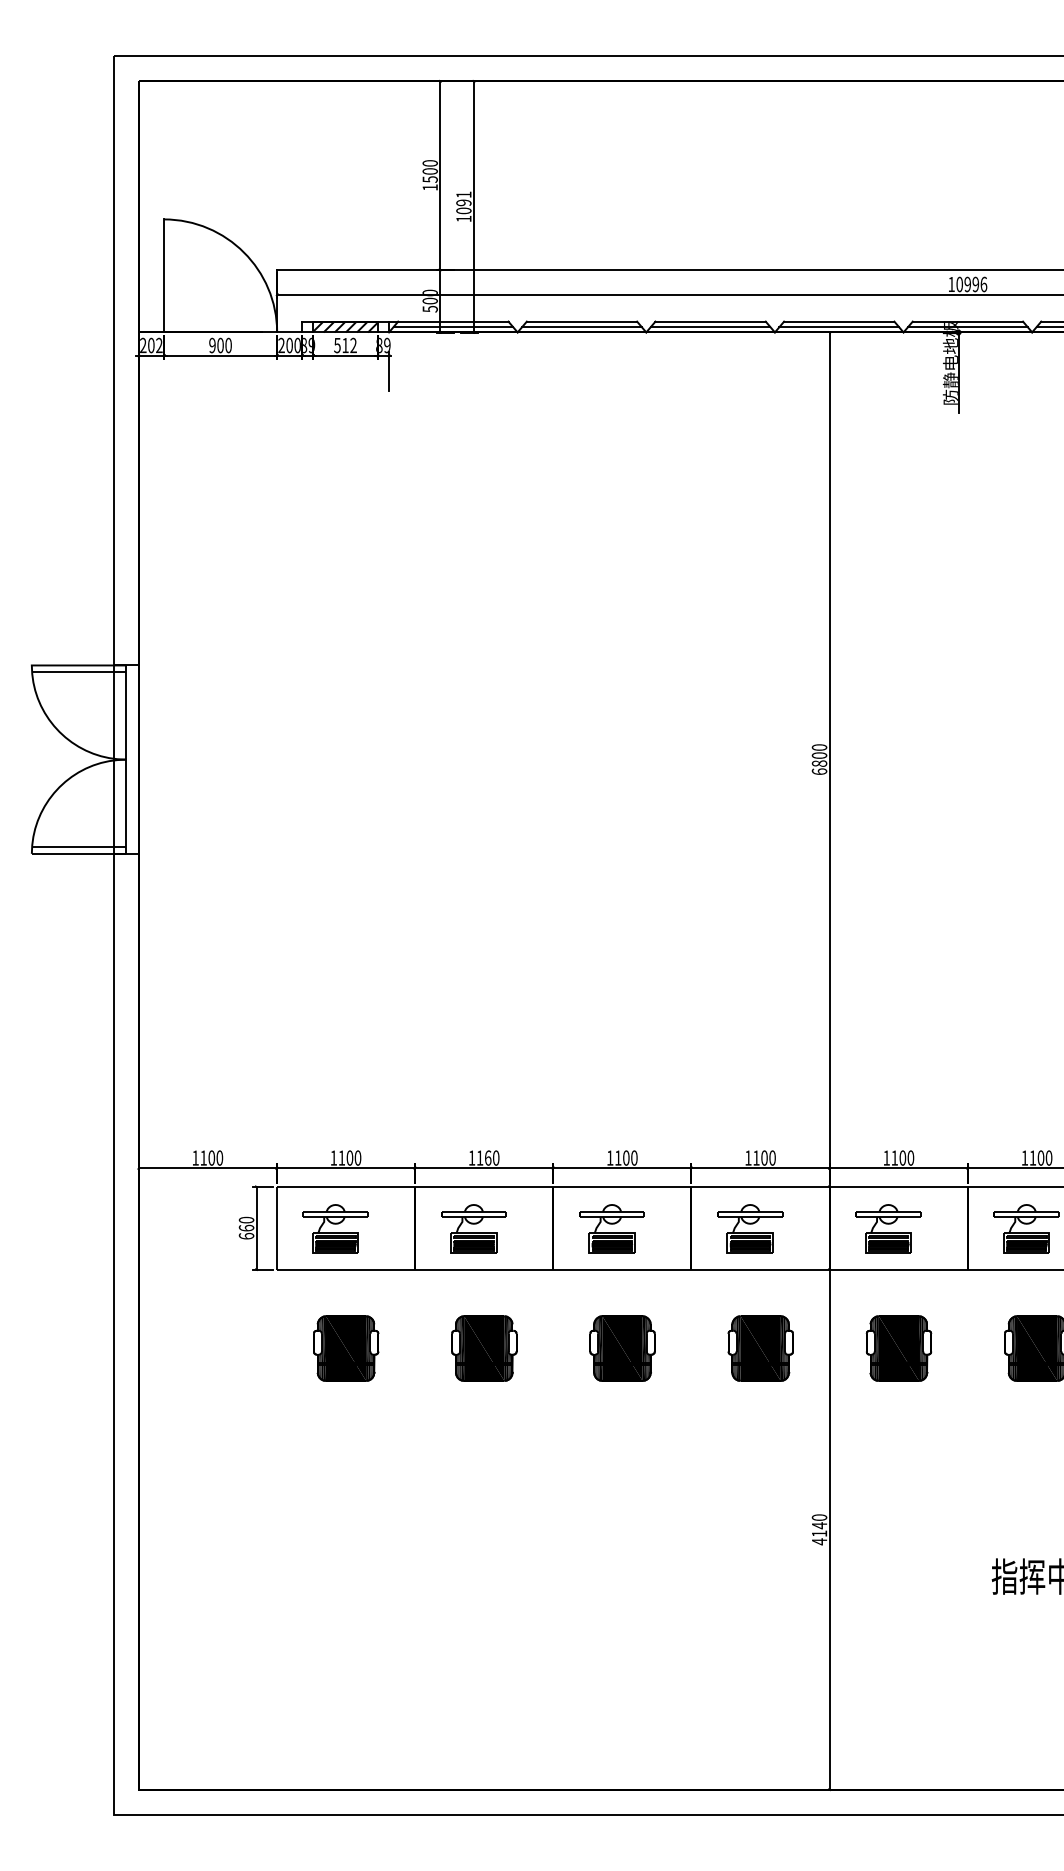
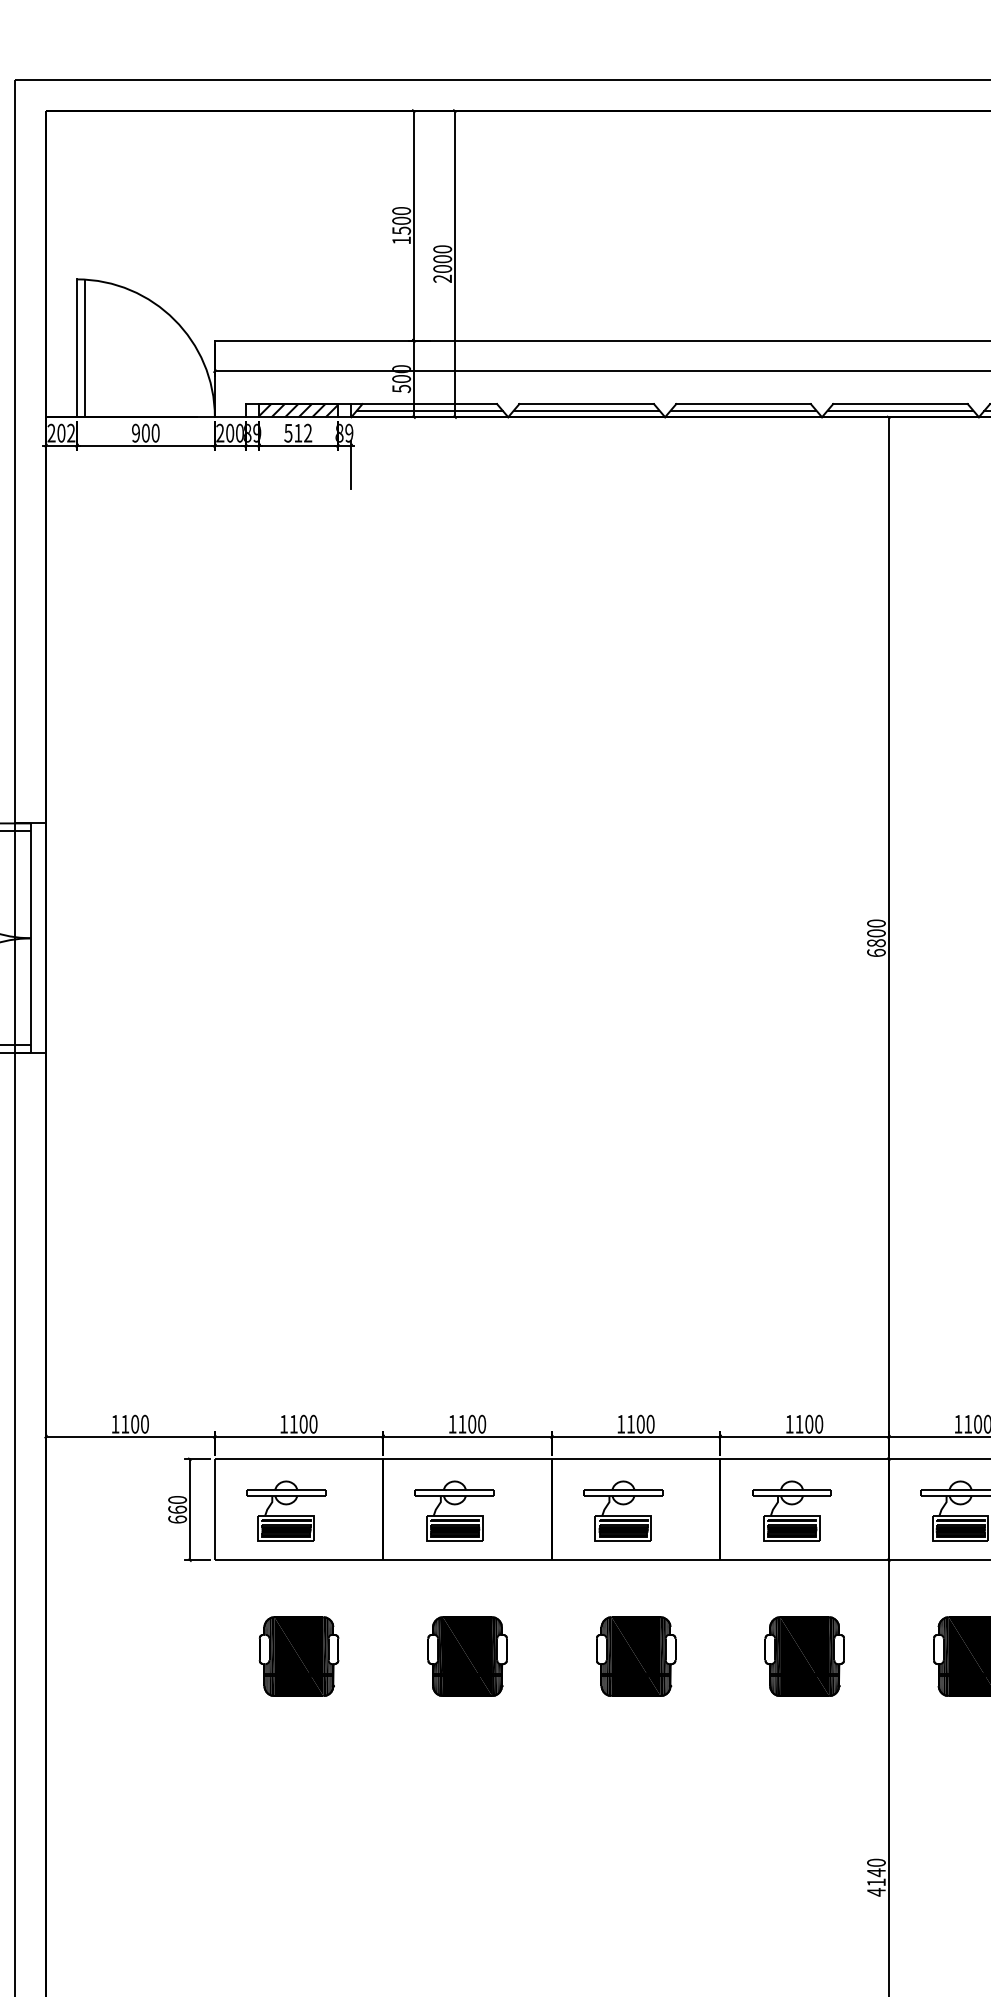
text: (463, 206) -> (442, 263), 1091 -> 2000
line: (170, 275) -> (84, 347), added
text: (487, 1157) -> (471, 1423), 1160 -> 1100

